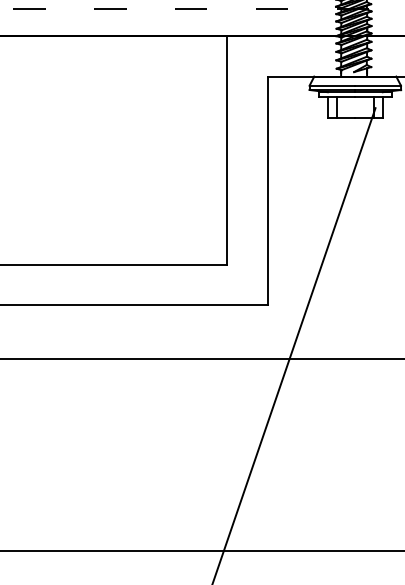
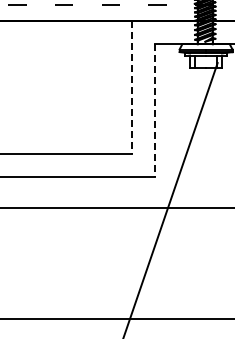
line: (226, 151) -> (131, 87), solid -> dashed
line: (268, 192) -> (155, 111), solid -> dashed

